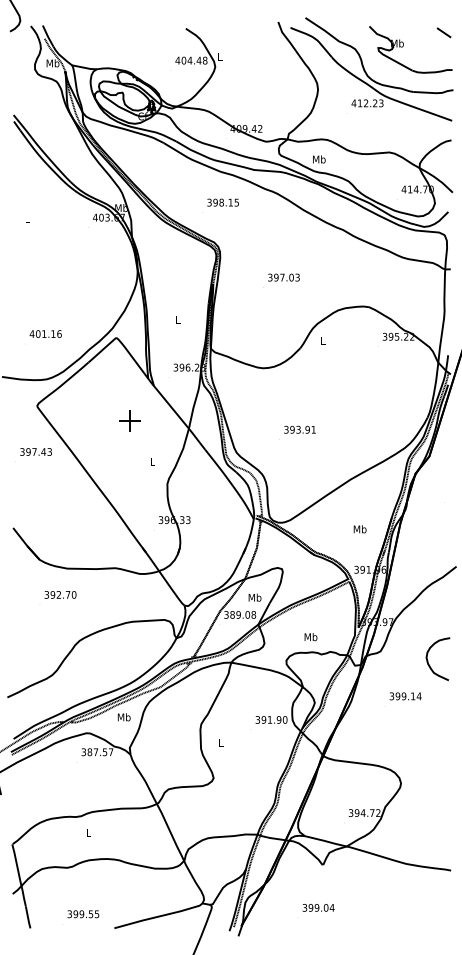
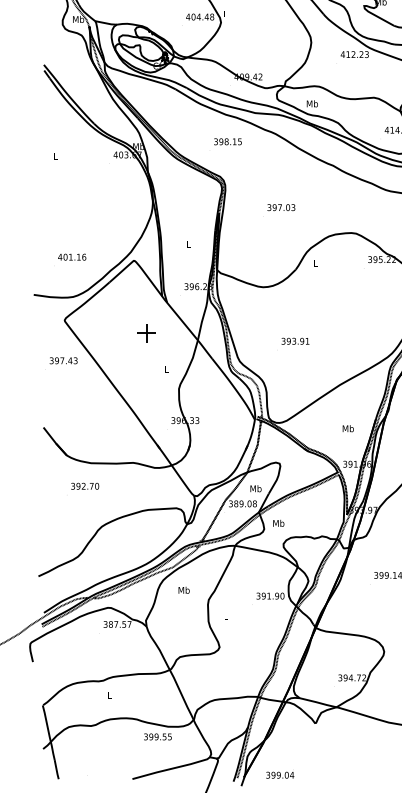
text: (310, 637) -> (278, 523), moved
text: (123, 717) -> (183, 590), moved
text: (318, 907) -> (280, 774), moved
text: (83, 914) -> (158, 737), moved

